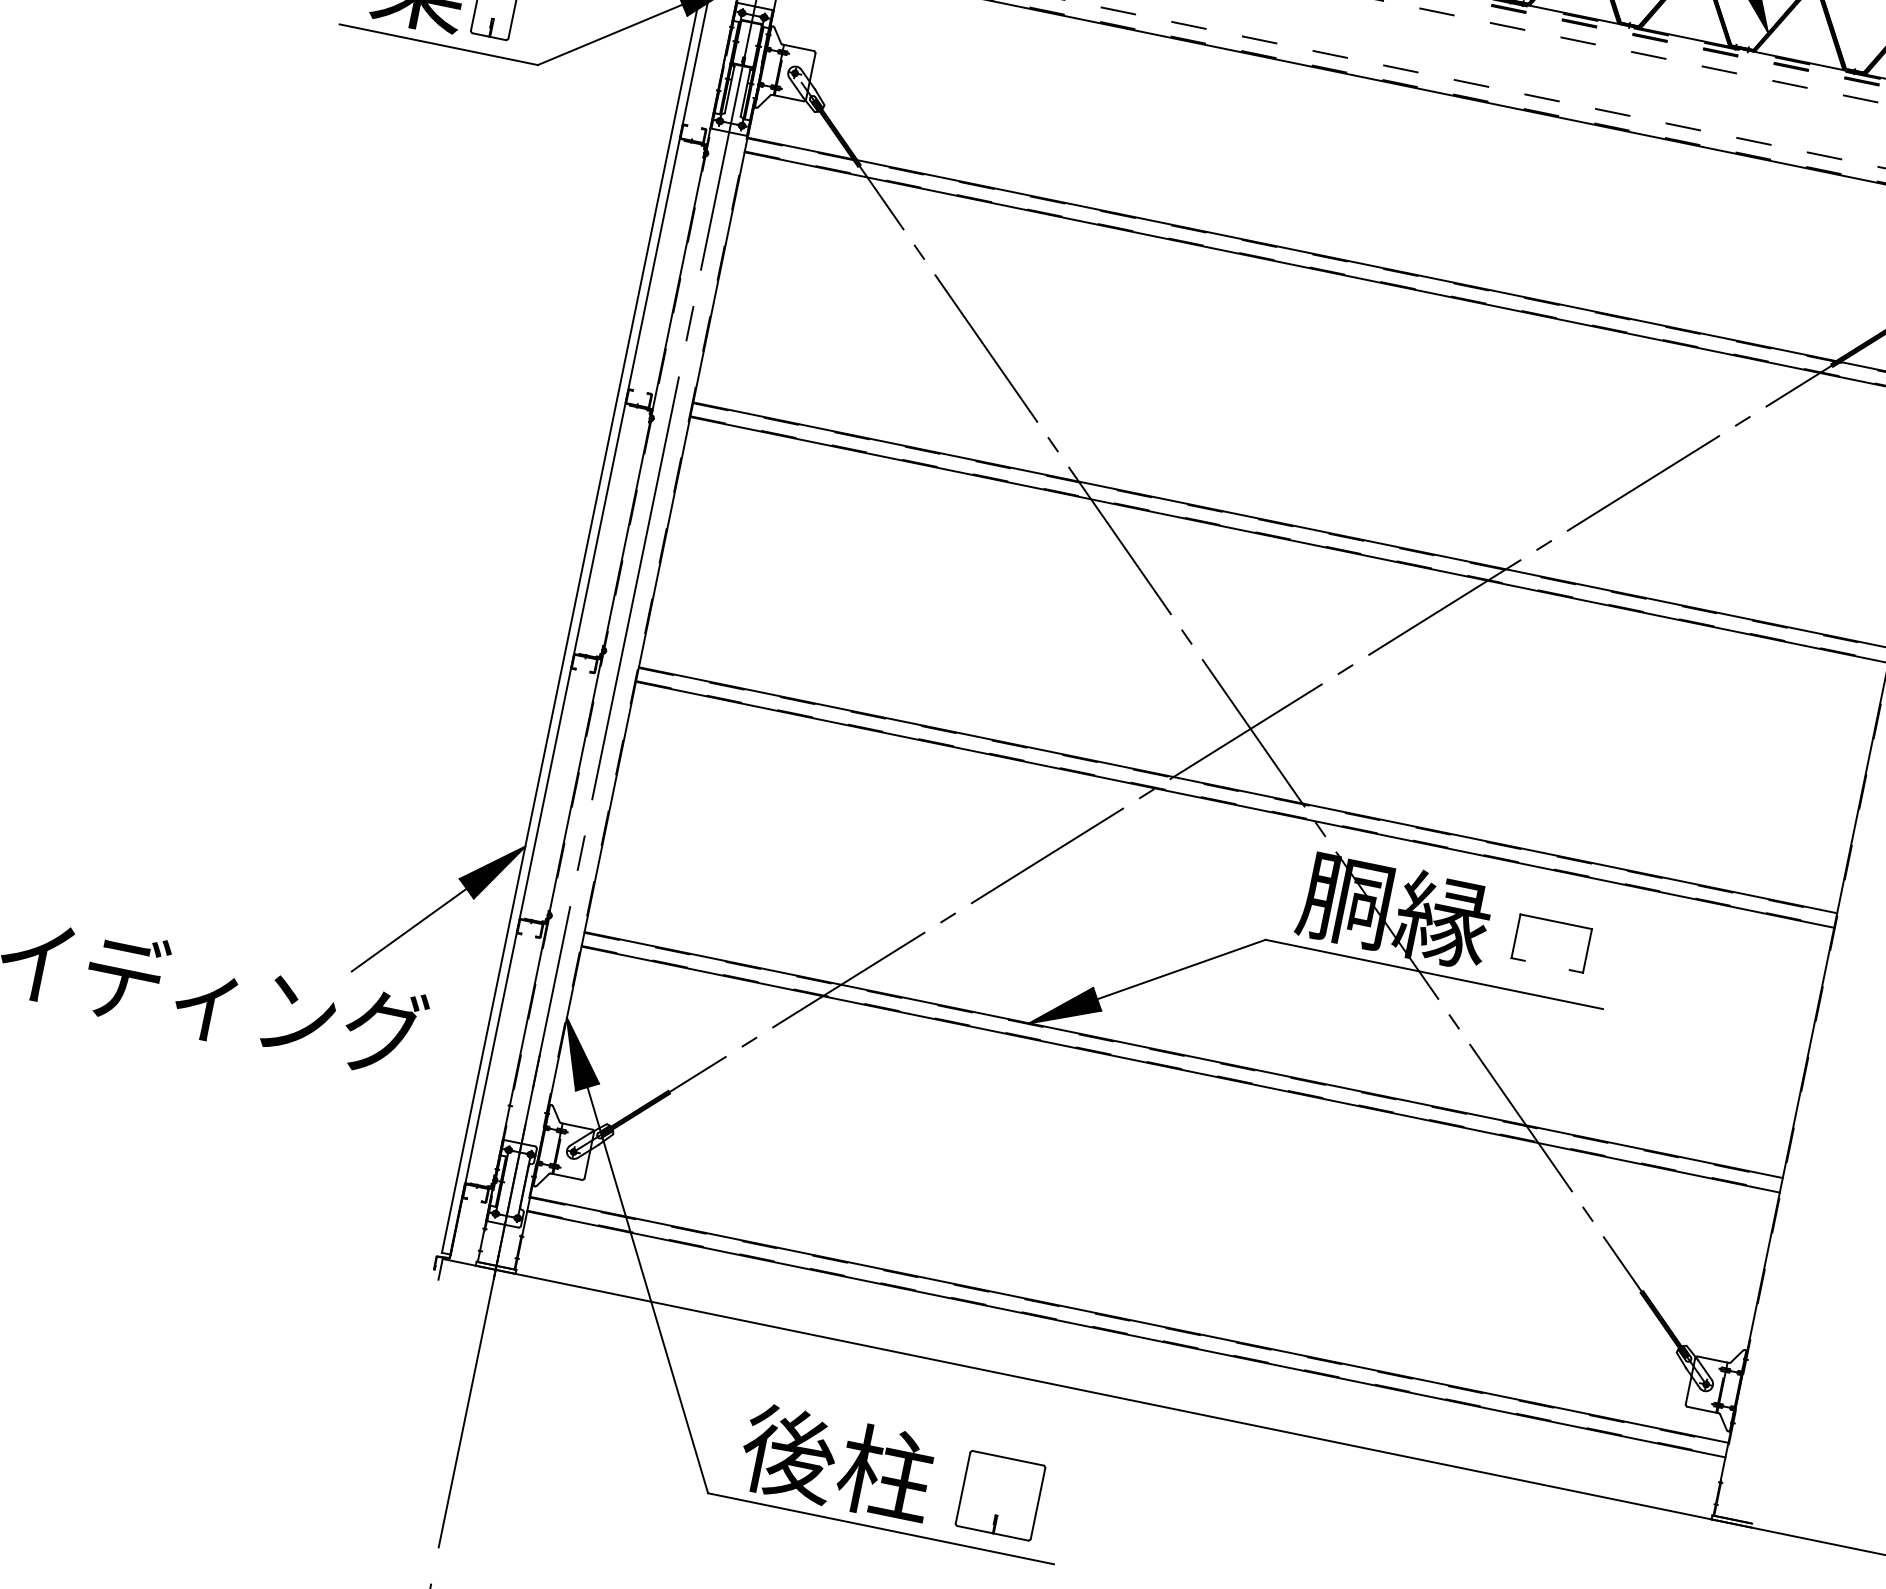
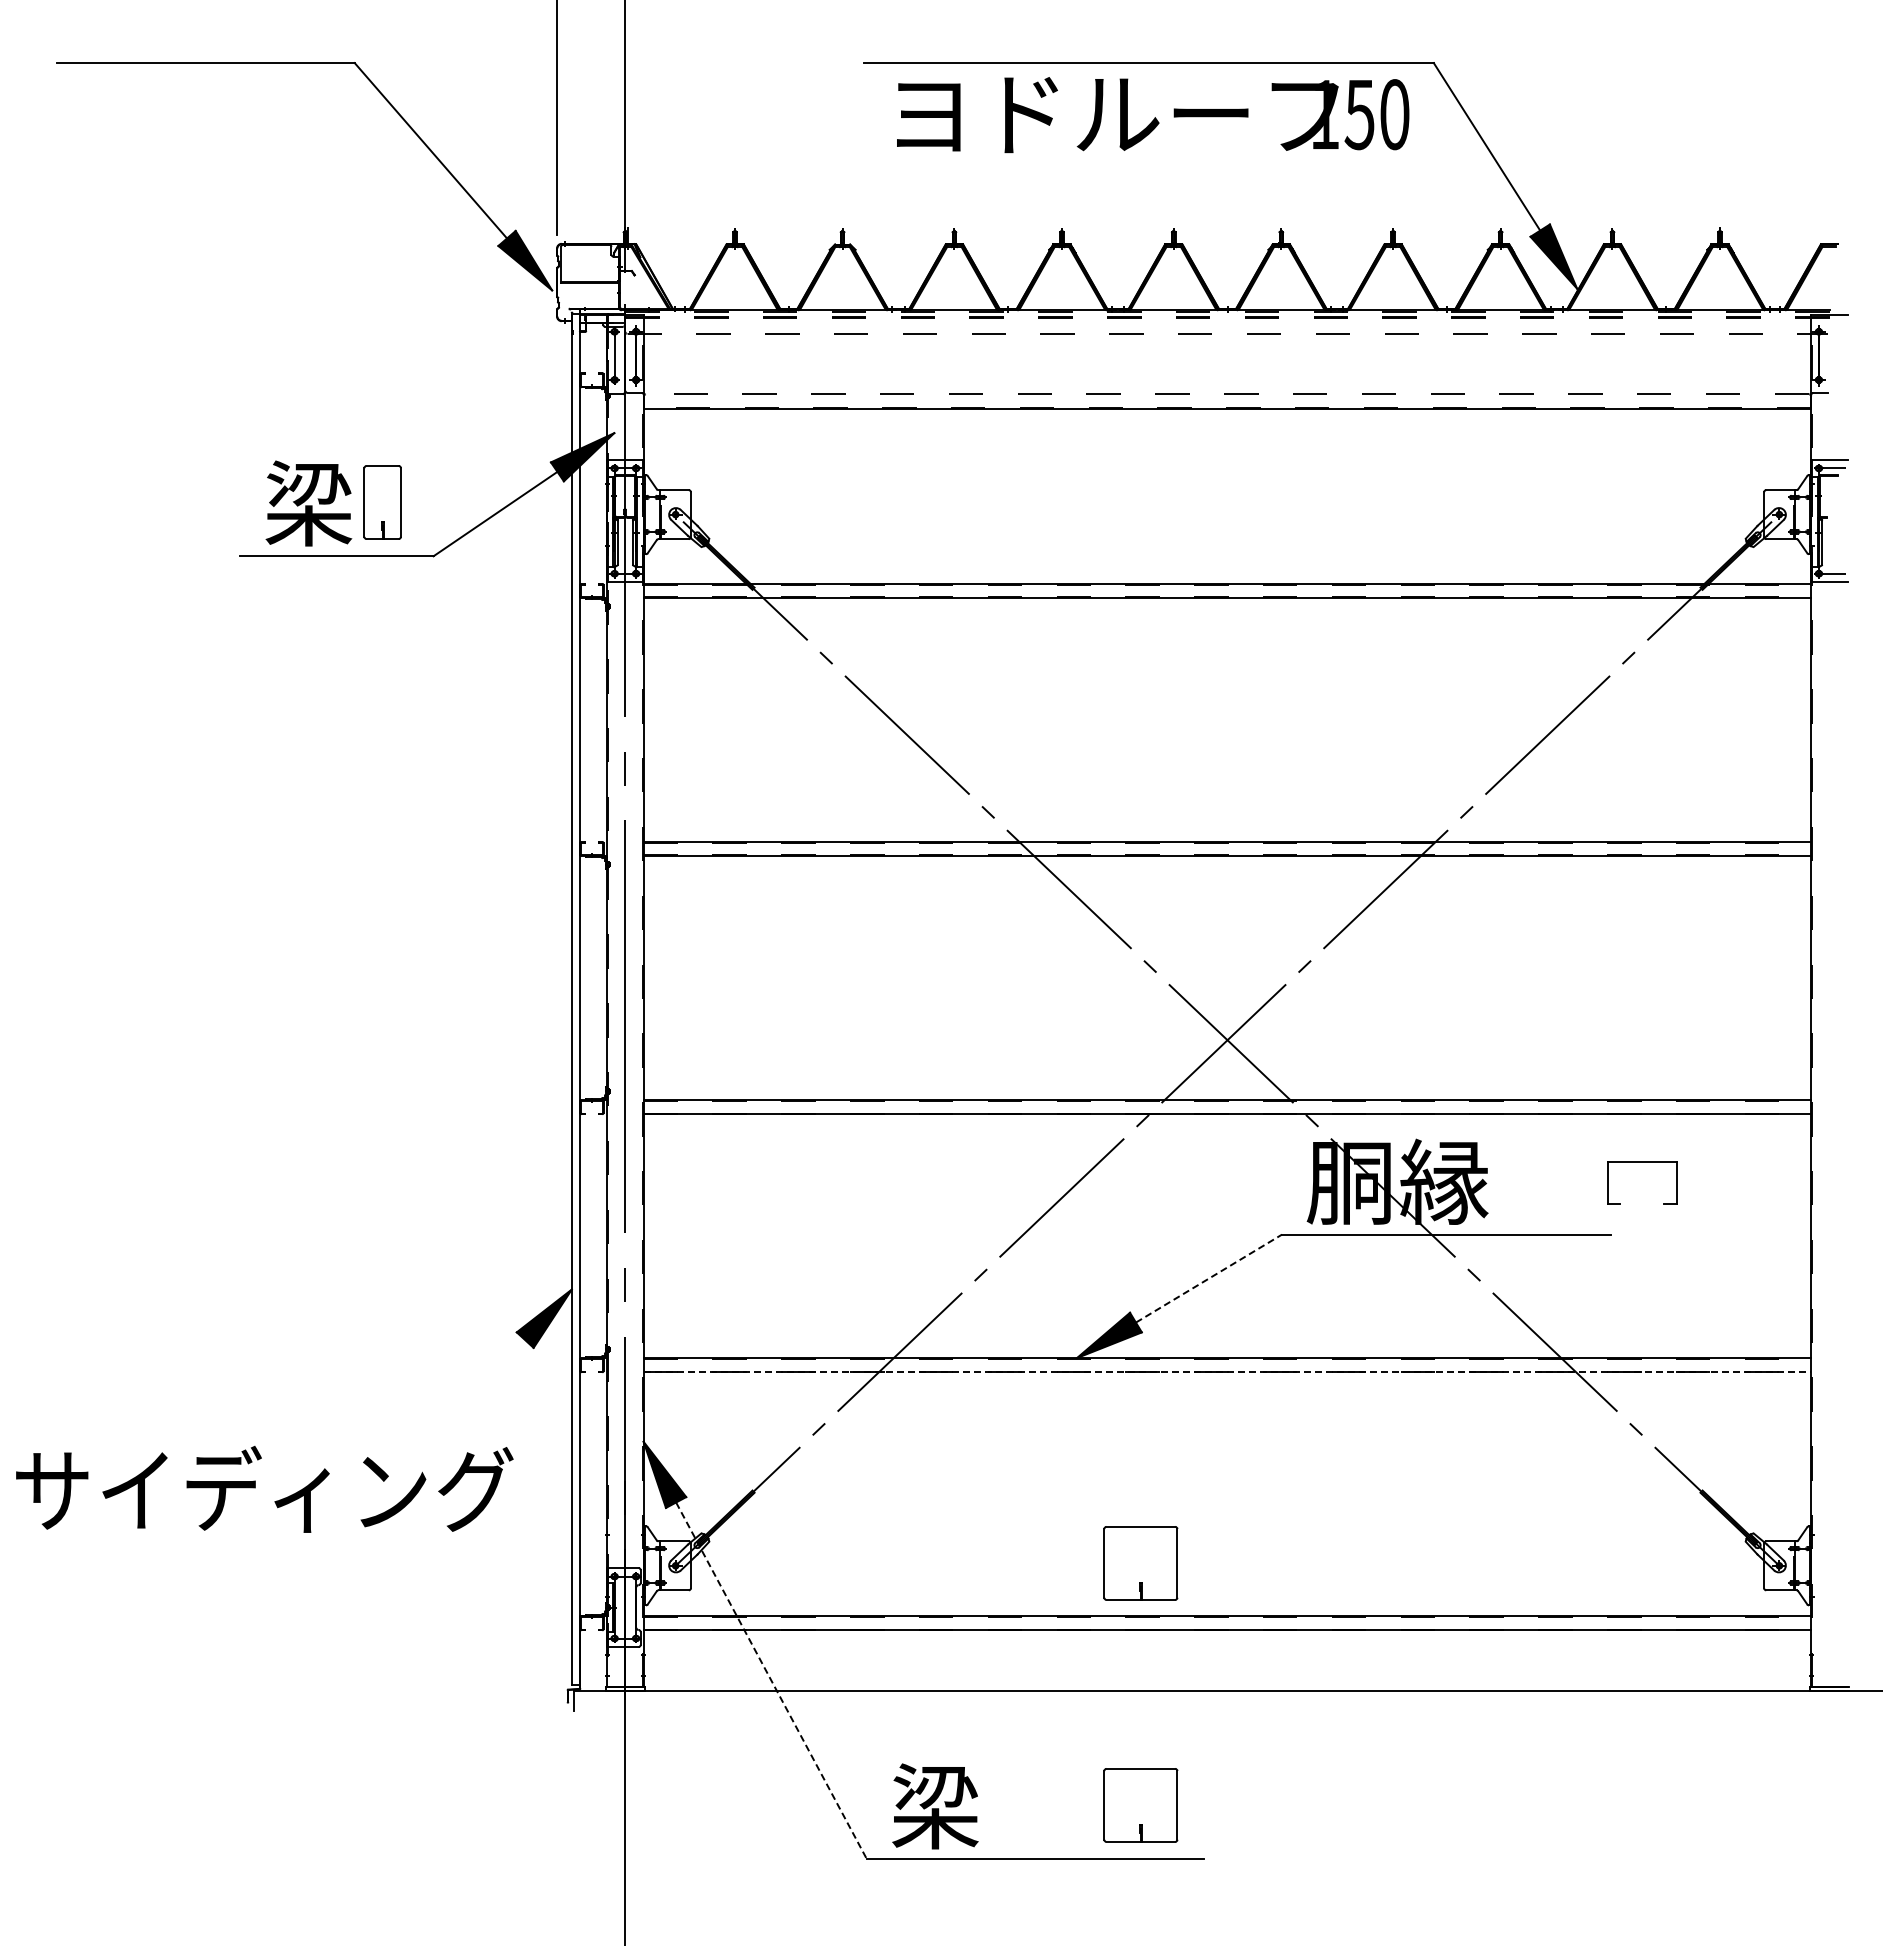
part: (1556, 922) -> (1642, 1162), moved
line: (409, 929) -> (479, 1389), removed
line: (1181, 969) -> (1209, 1278), solid -> dashed
line: (1180, 1069) -> (1227, 1372), solid -> dashed
part: (1051, 1247) -> (1140, 1563), added
line: (647, 1290) -> (771, 1681), solid -> dashed
text: (836, 1463) -> (981, 1806), 後柱 -> 梁

